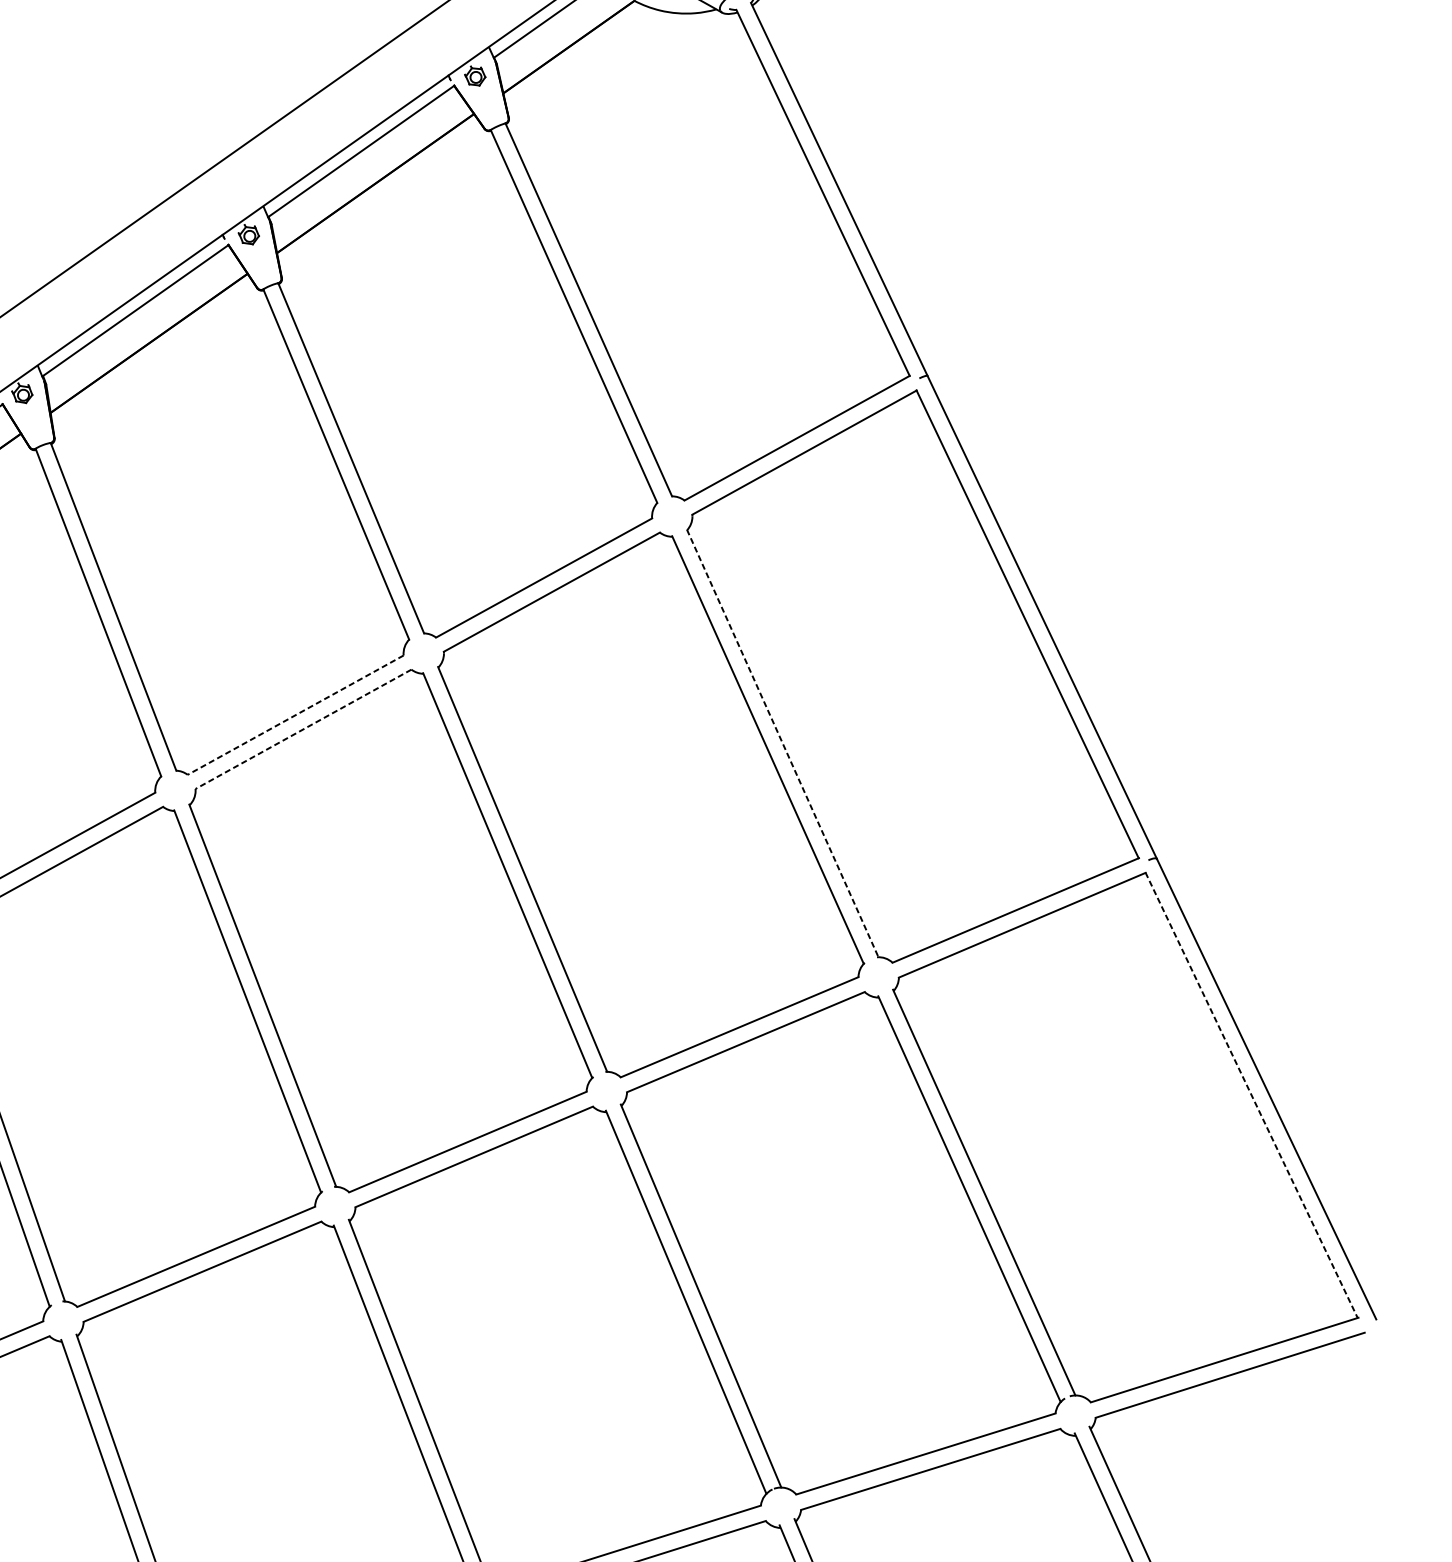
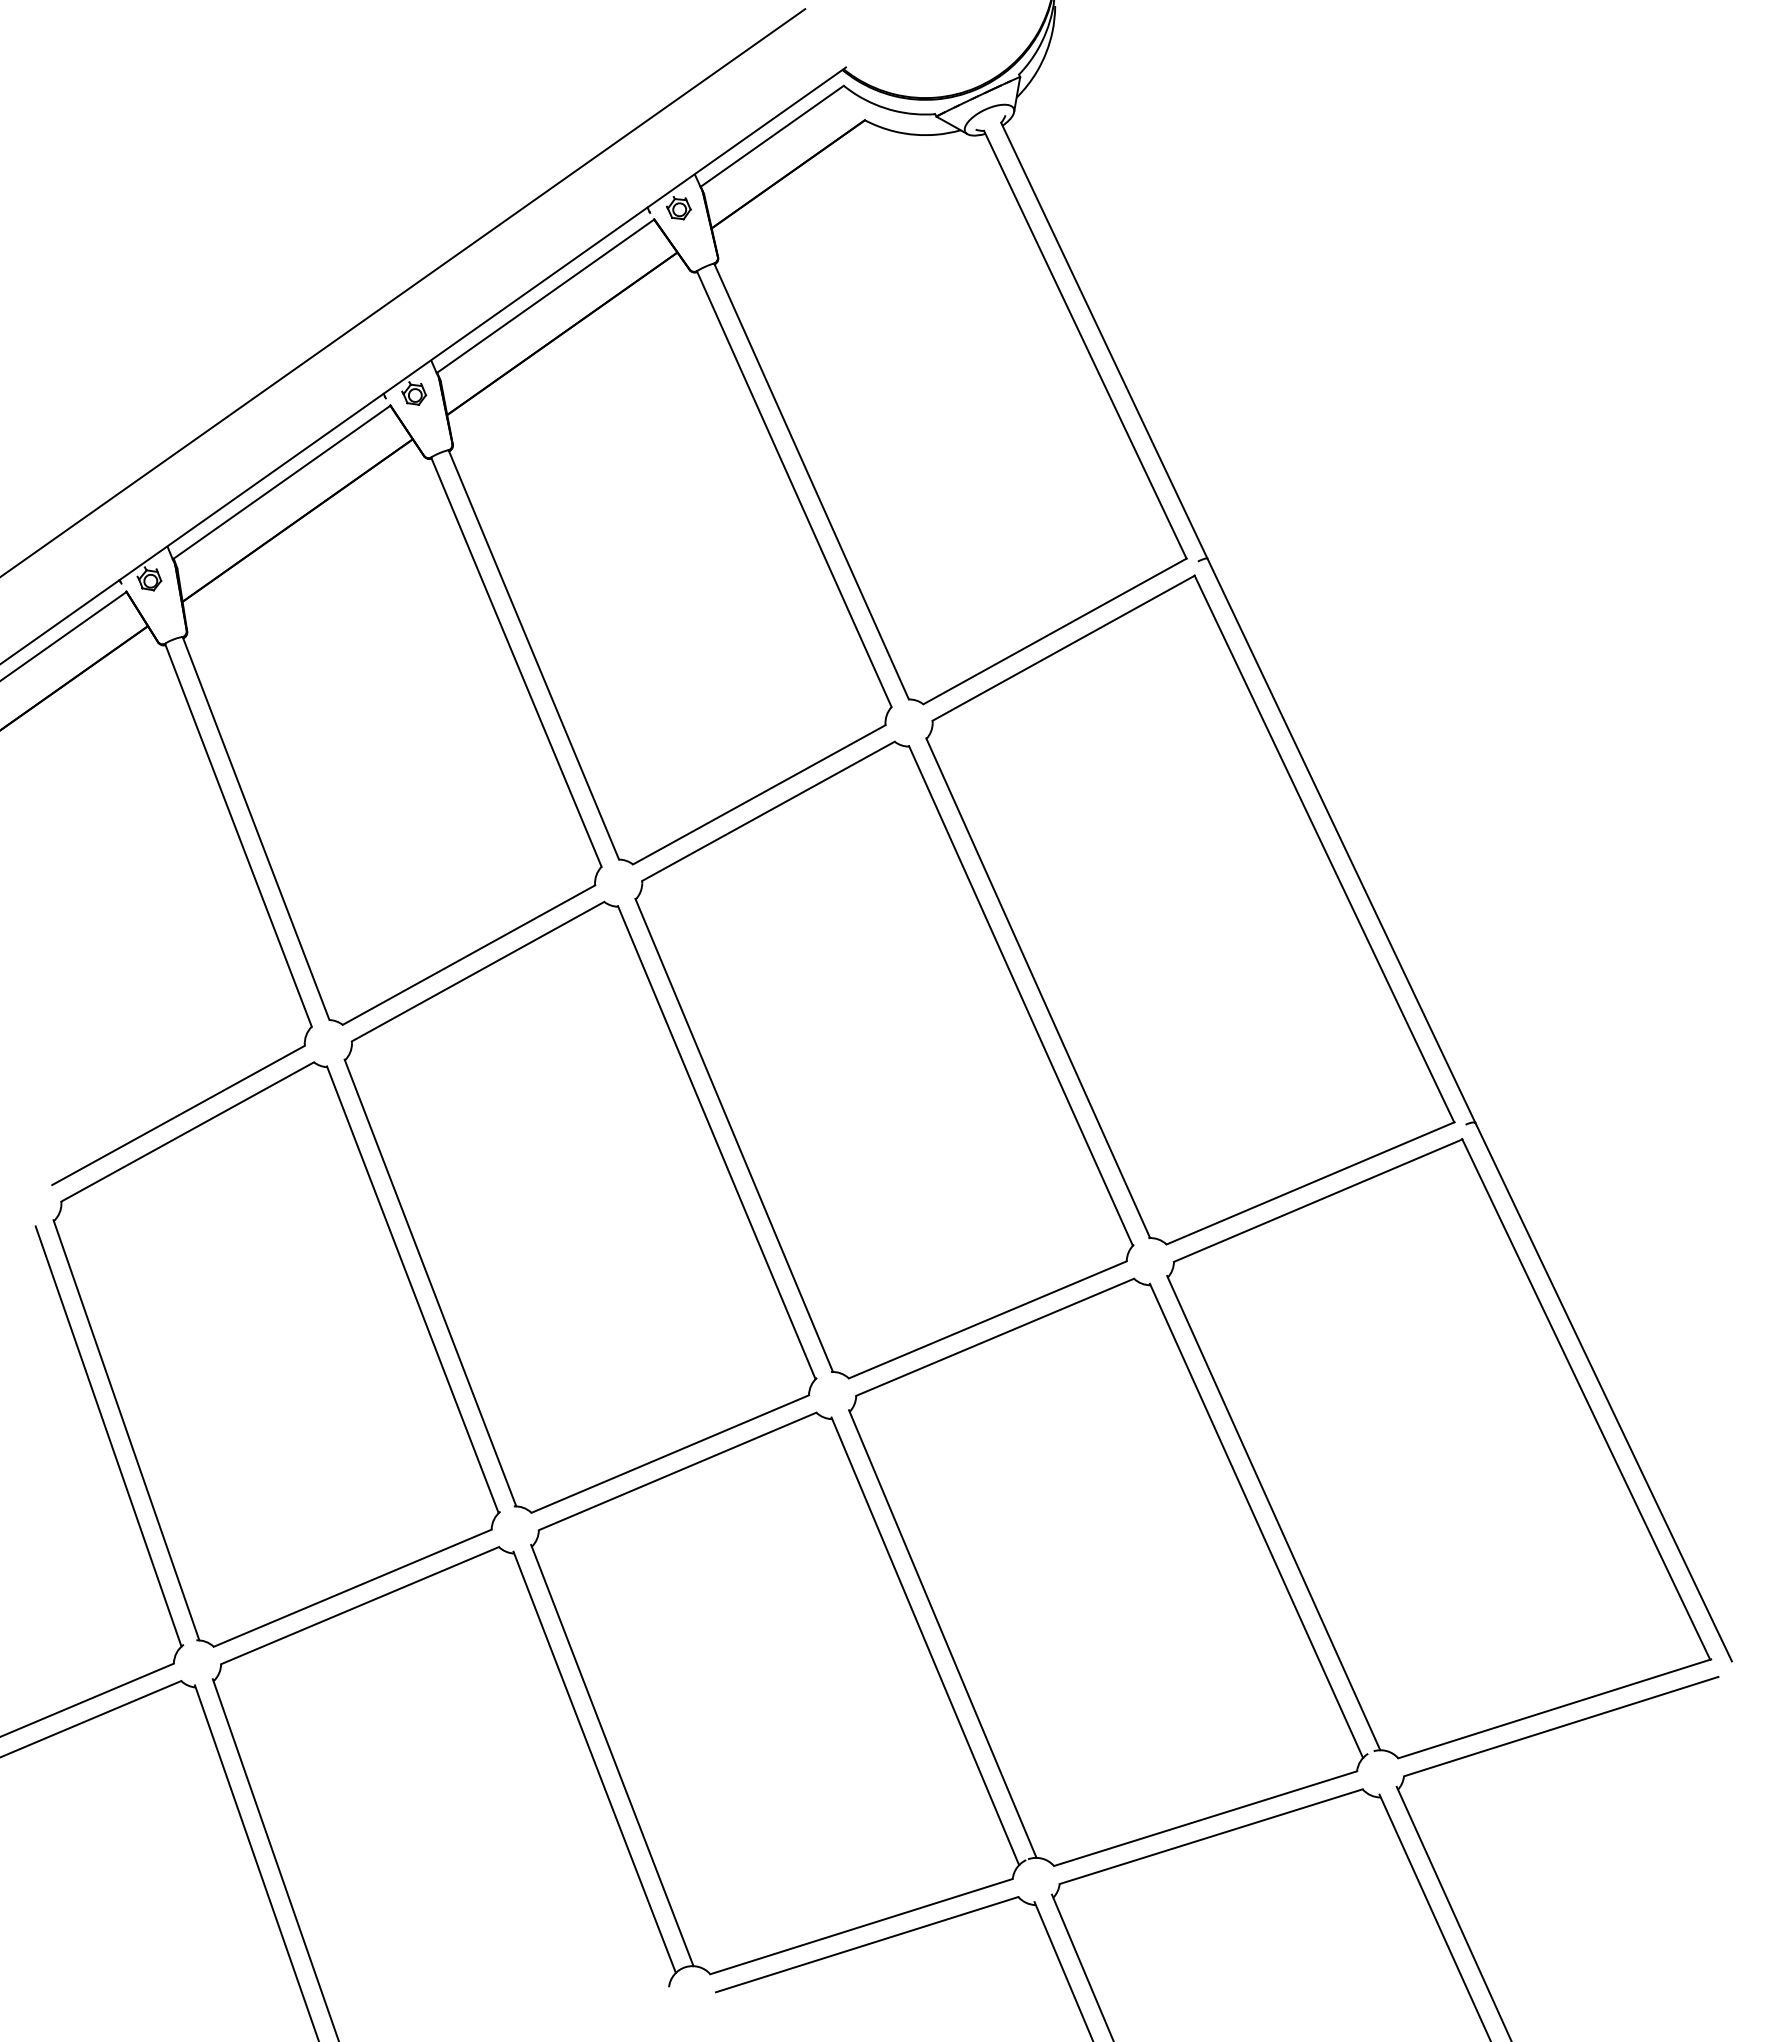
line: (295, 715) -> (468, 955), dashed -> solid
line: (302, 729) -> (477, 971), dashed -> solid
line: (782, 743) -> (1038, 988), dashed -> solid
line: (1251, 1095) -> (1586, 1399), dashed -> solid

